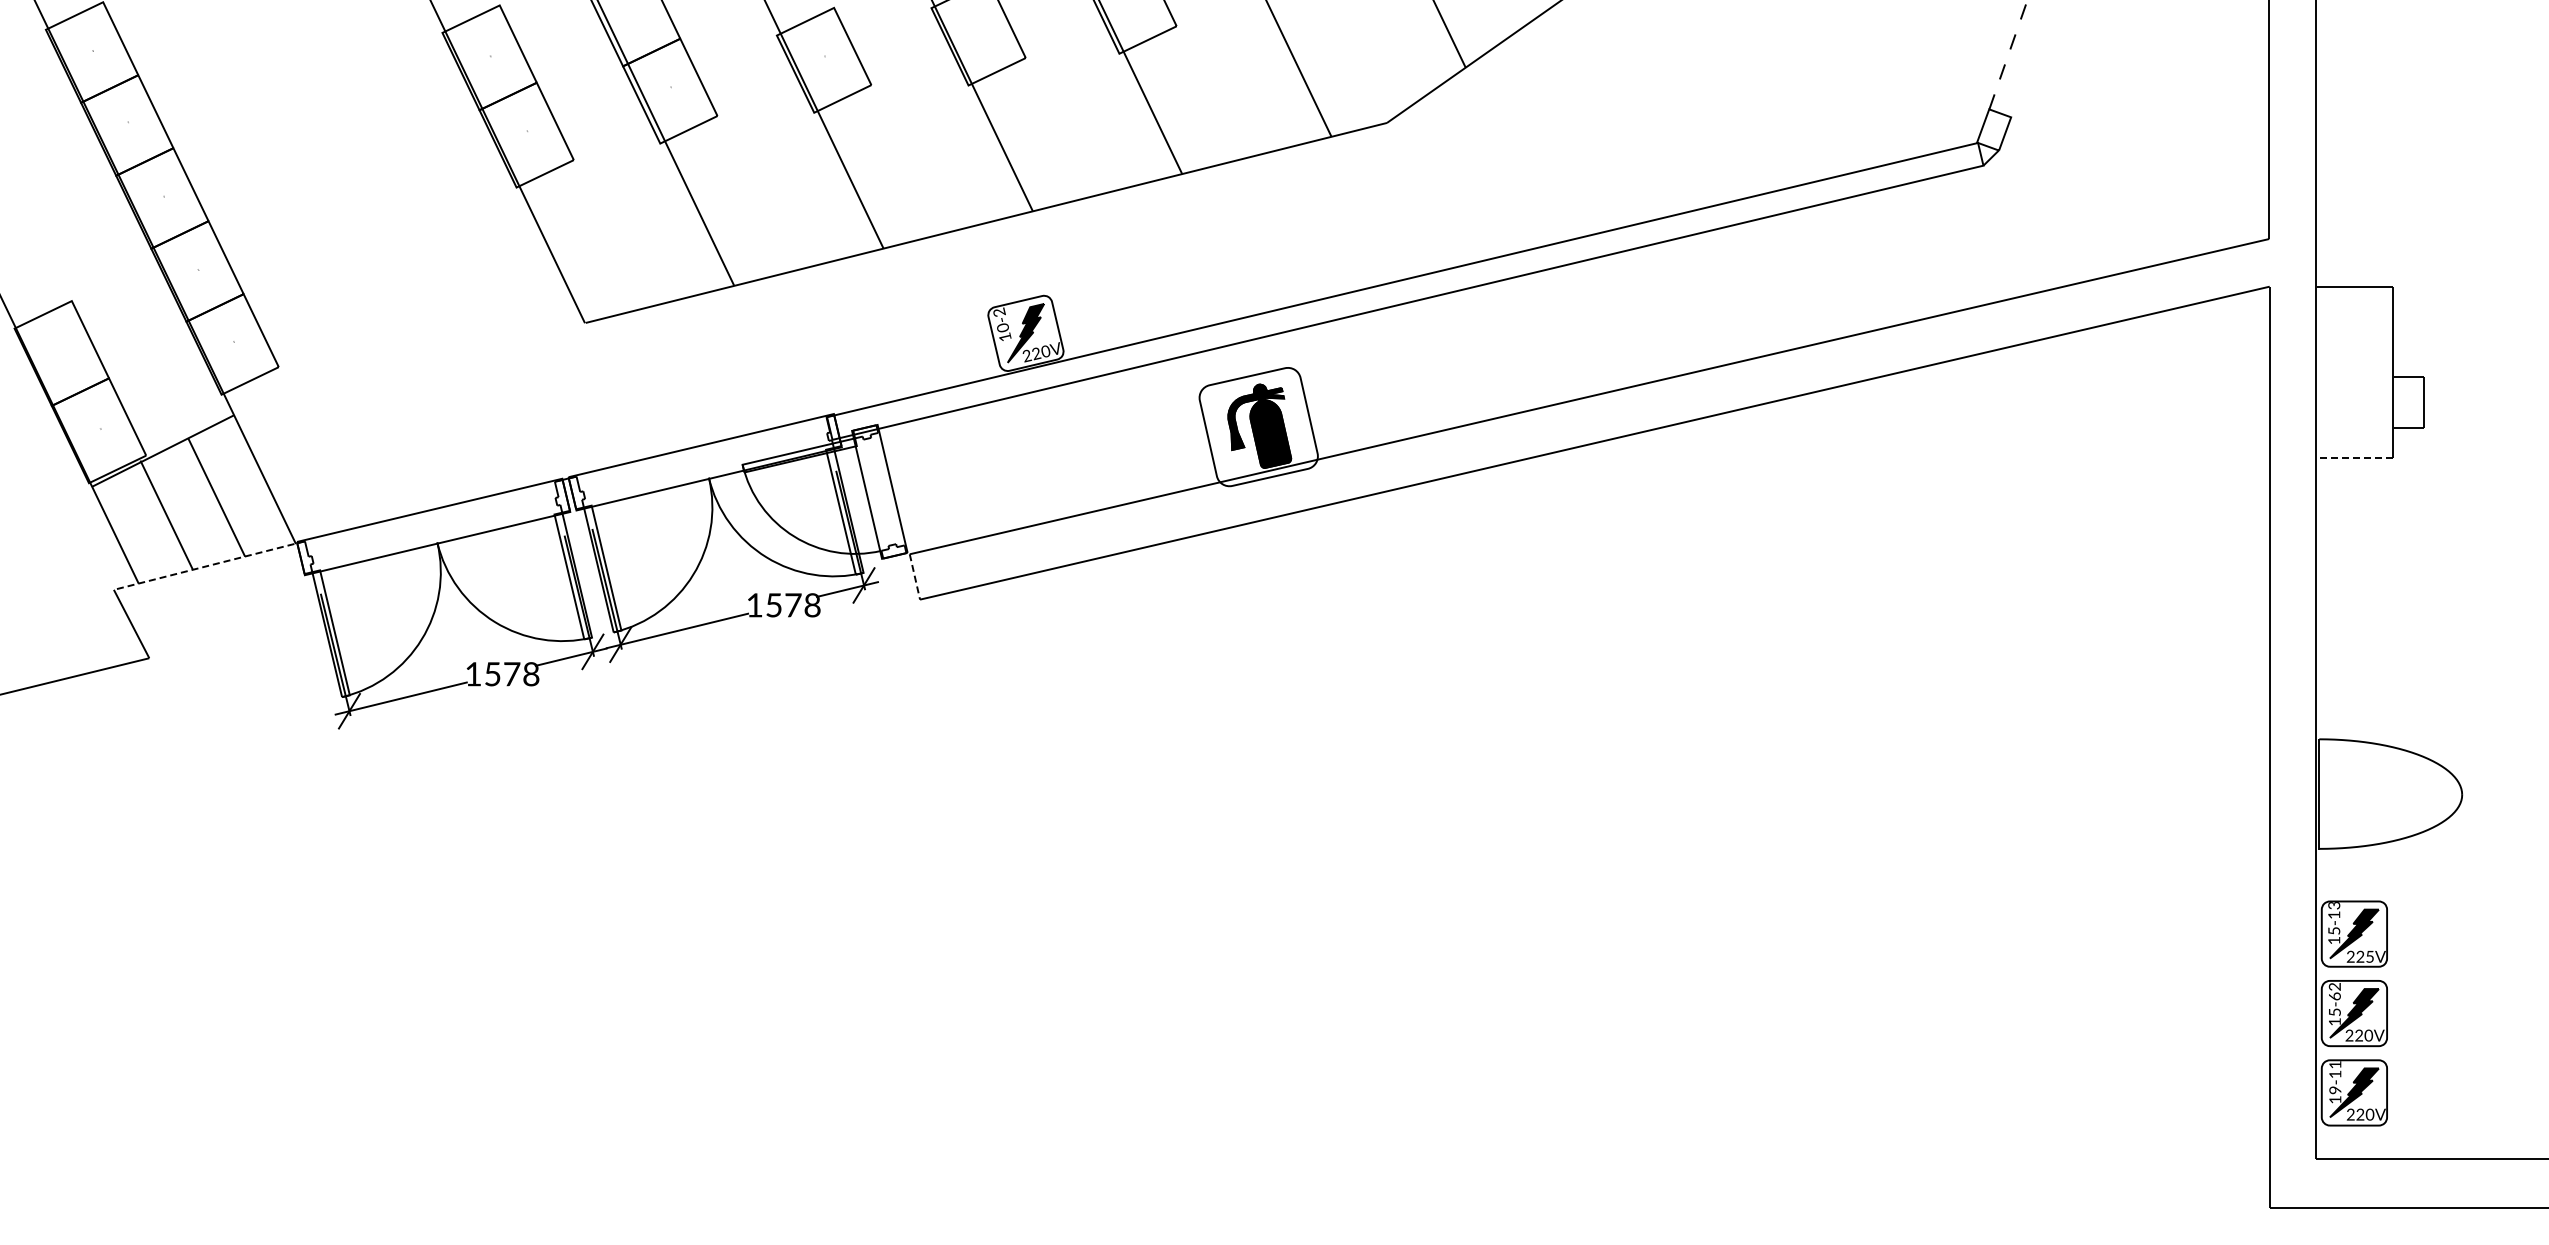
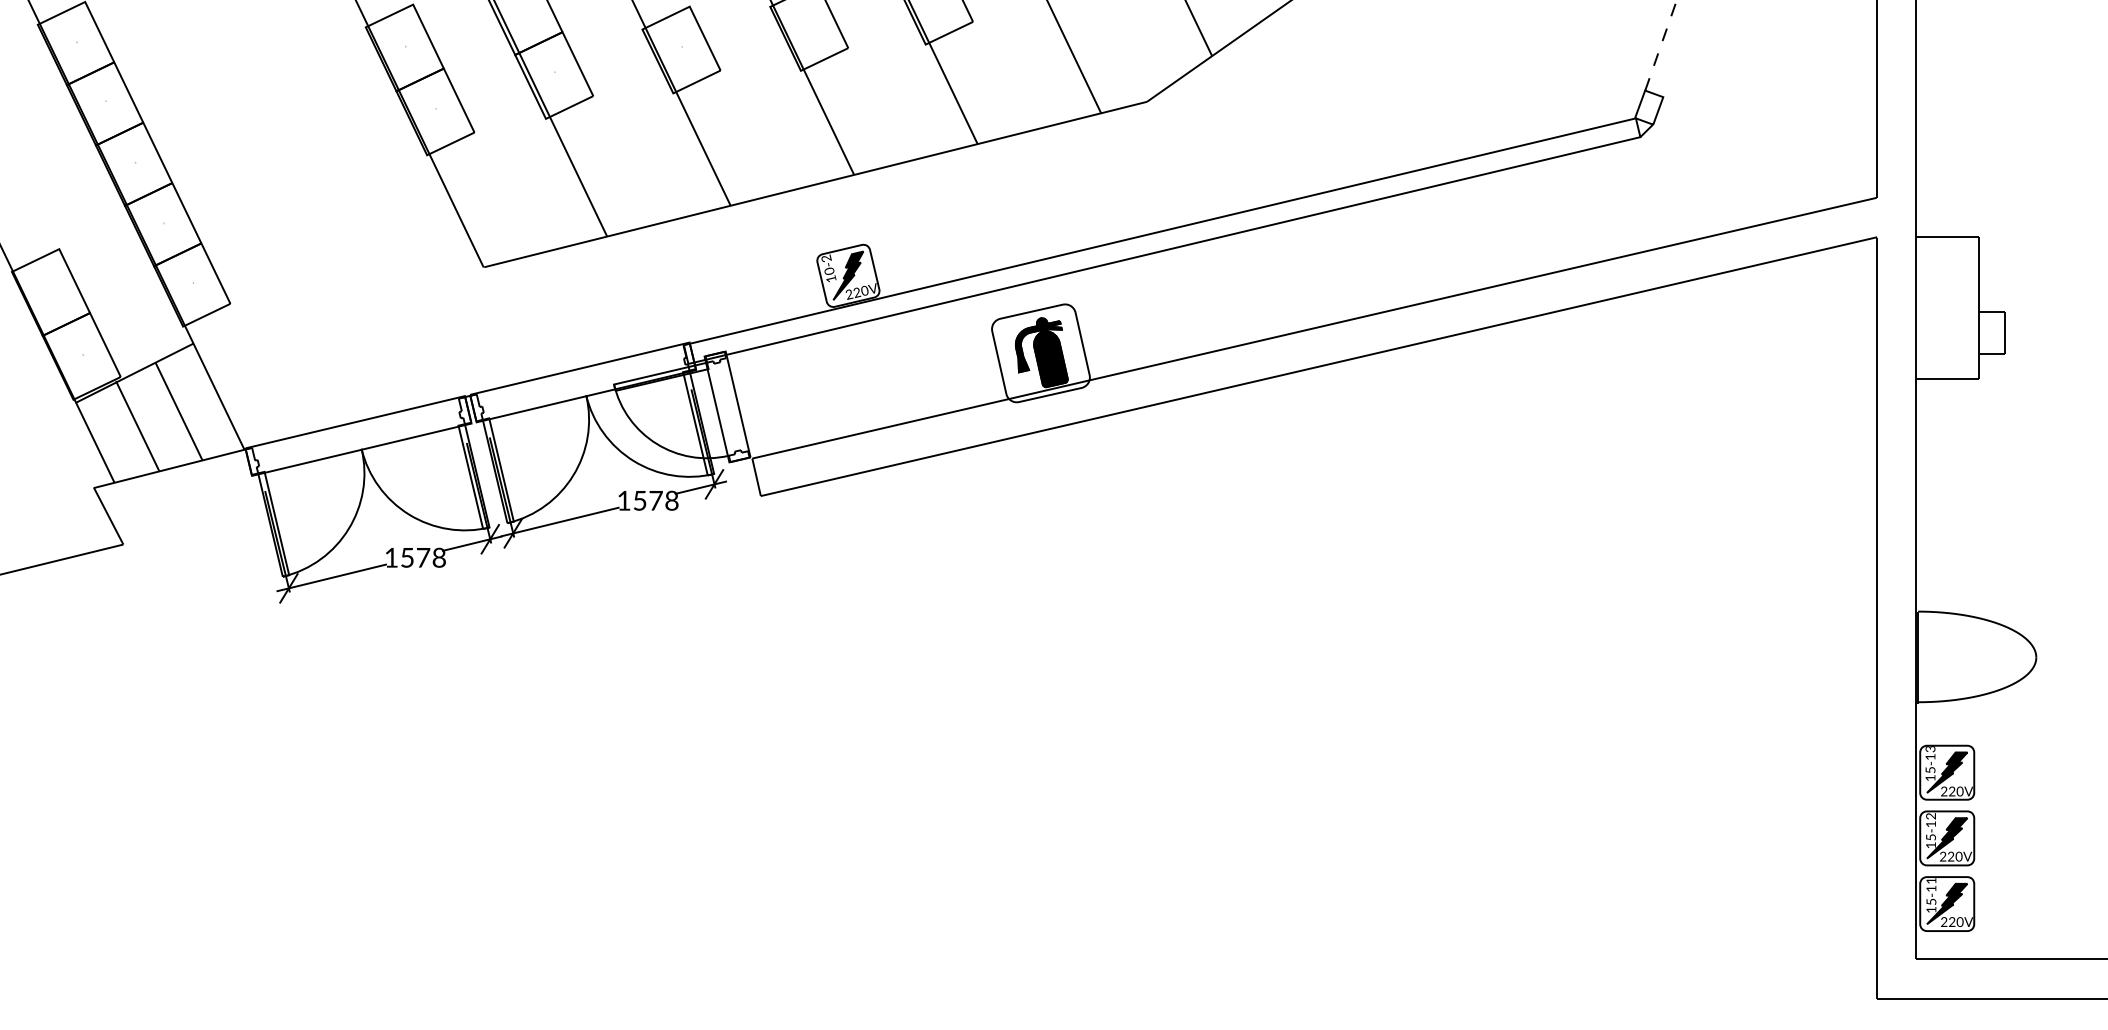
line: (2354, 457) -> (1947, 378), dashed -> solid
line: (209, 565) -> (173, 467), dashed -> solid
line: (915, 577) -> (757, 477), dashed -> solid
text: (2369, 956) -> (1959, 791), 225V -> 220V
text: (2334, 996) -> (1930, 824), 15-62 -> 15-12
text: (2335, 1090) -> (1931, 902), 19-11 -> 15-11

